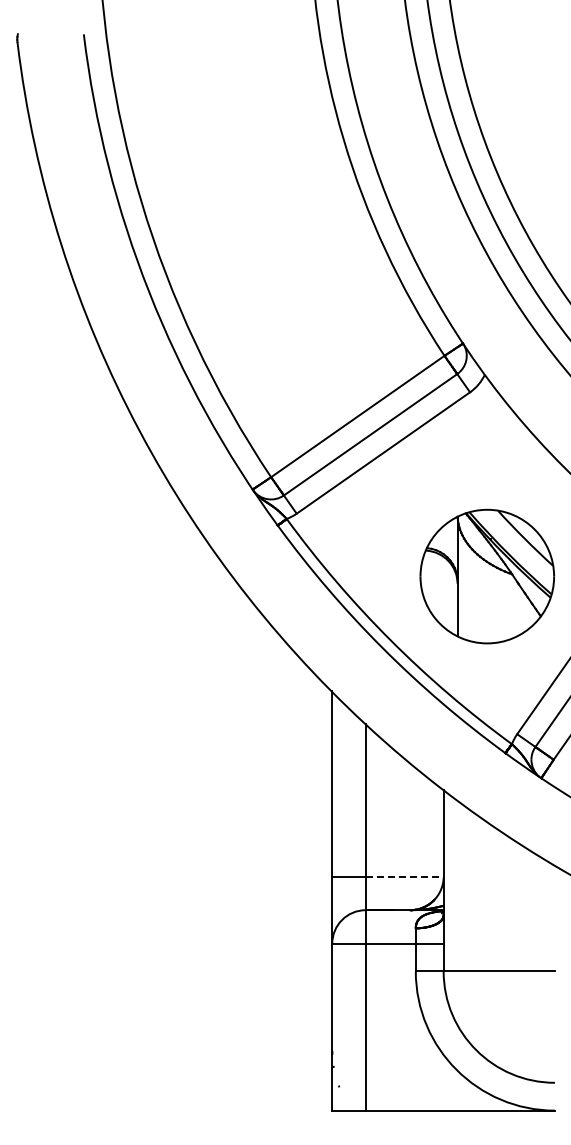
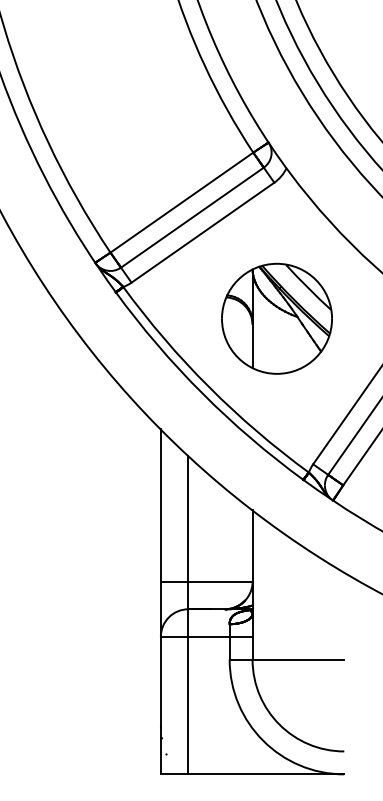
part: (486, 576) -> (276, 318), moved
line: (404, 876) -> (220, 581), dashed -> solid

